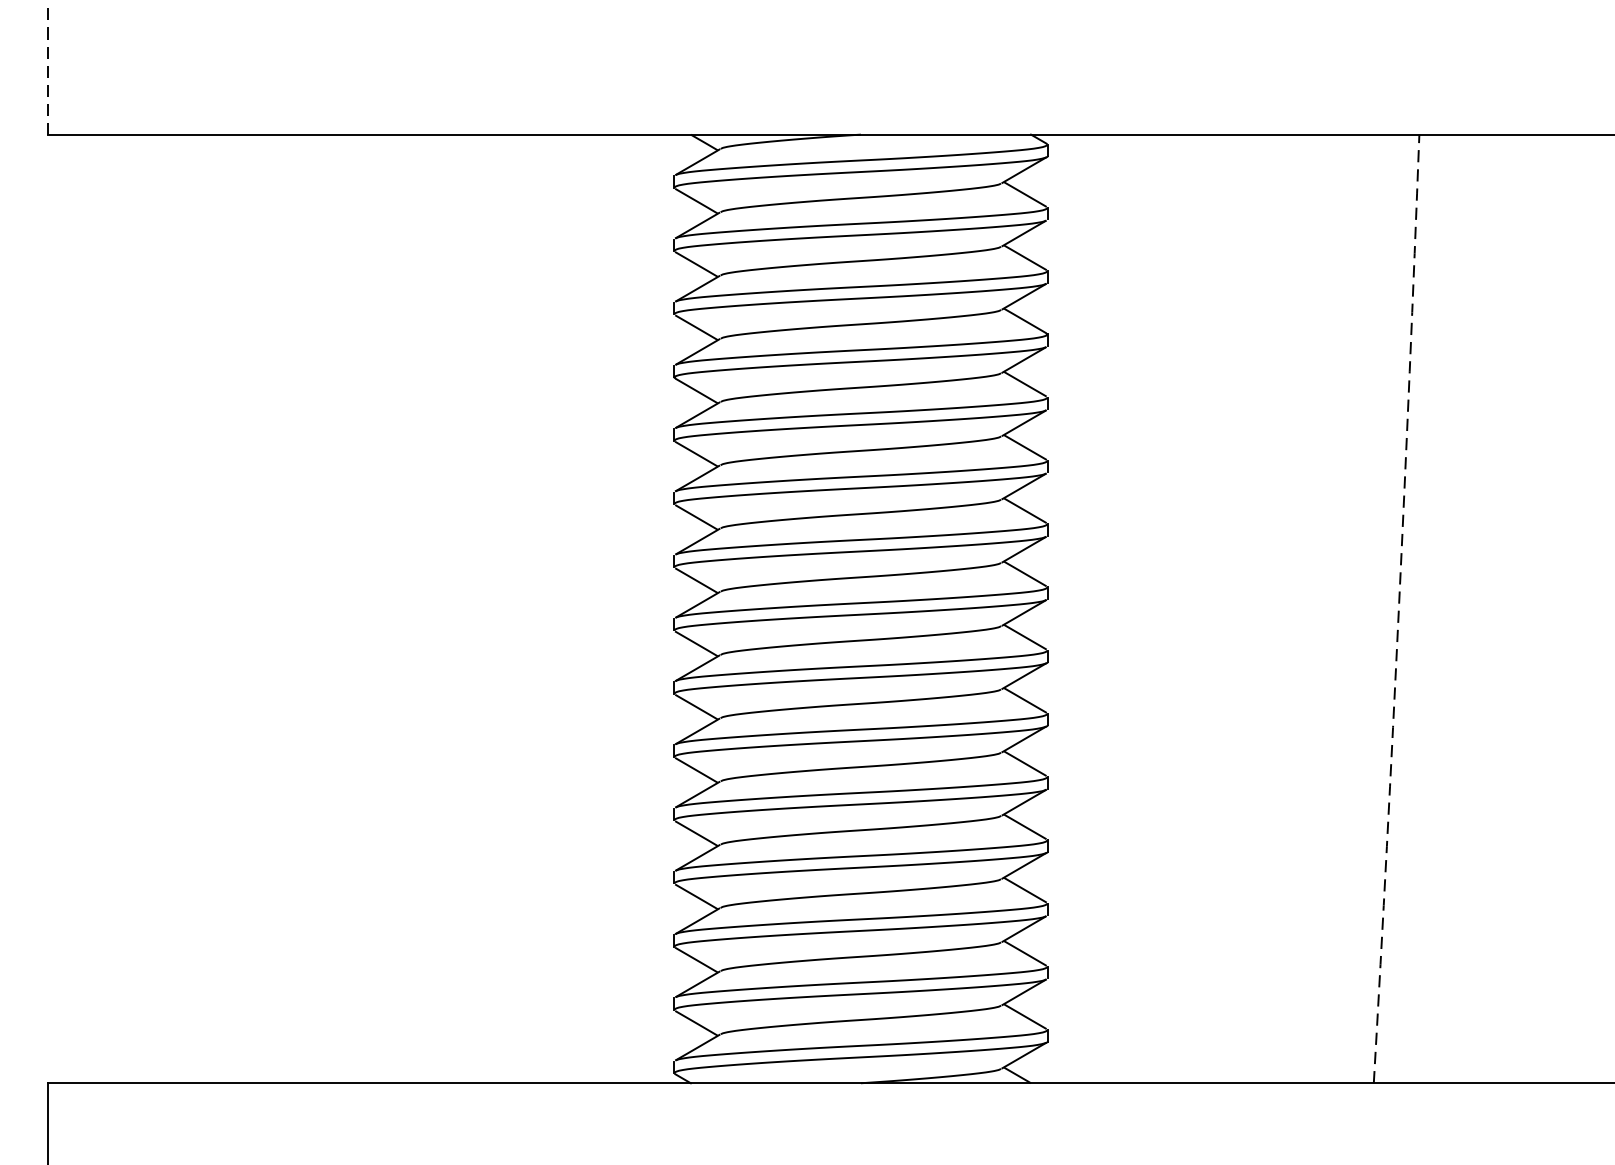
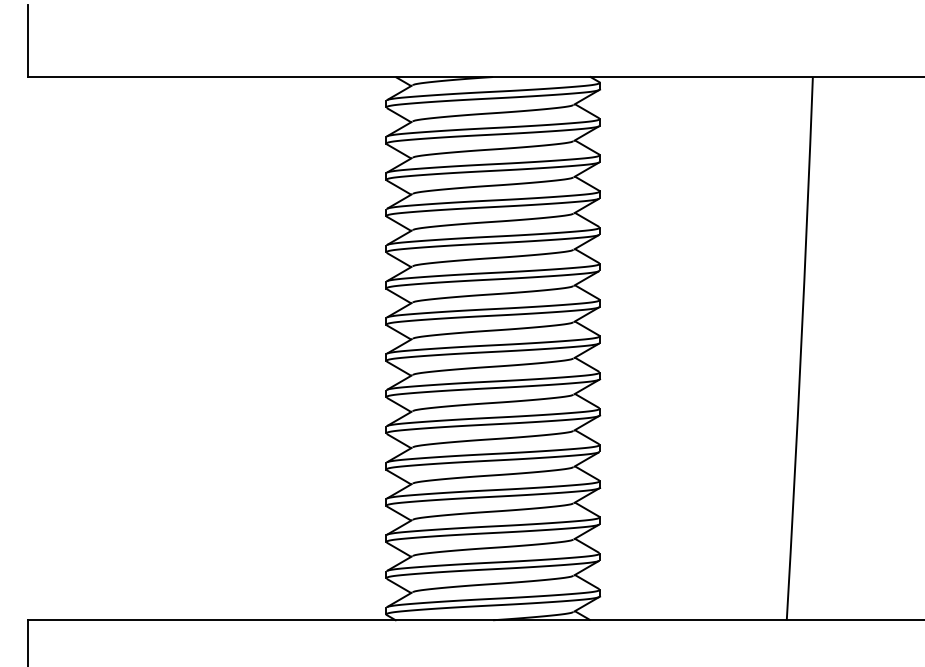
line: (47, 72) -> (27, 41), dashed -> solid
arc: (1399, 608) -> (801, 348), dashed -> solid

